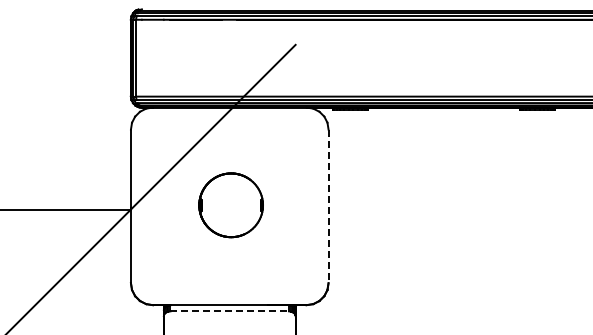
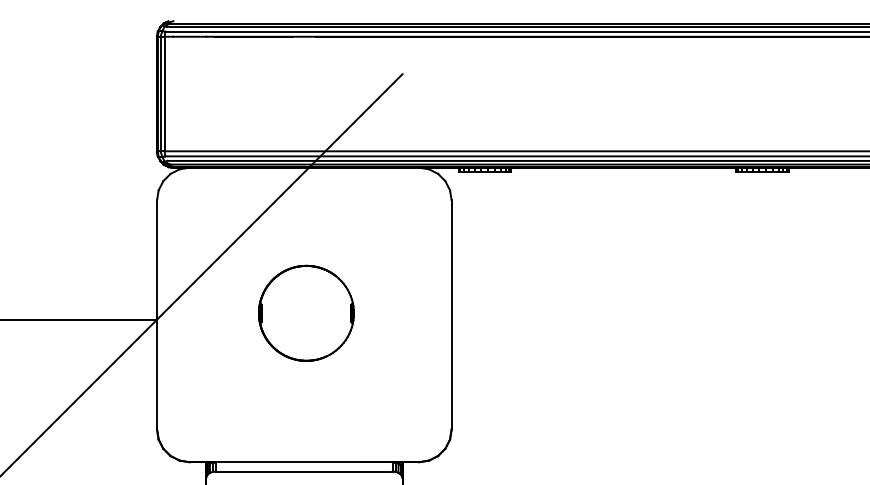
line: (328, 206) -> (451, 315), dashed -> solid
line: (230, 311) -> (305, 471), dashed -> solid

